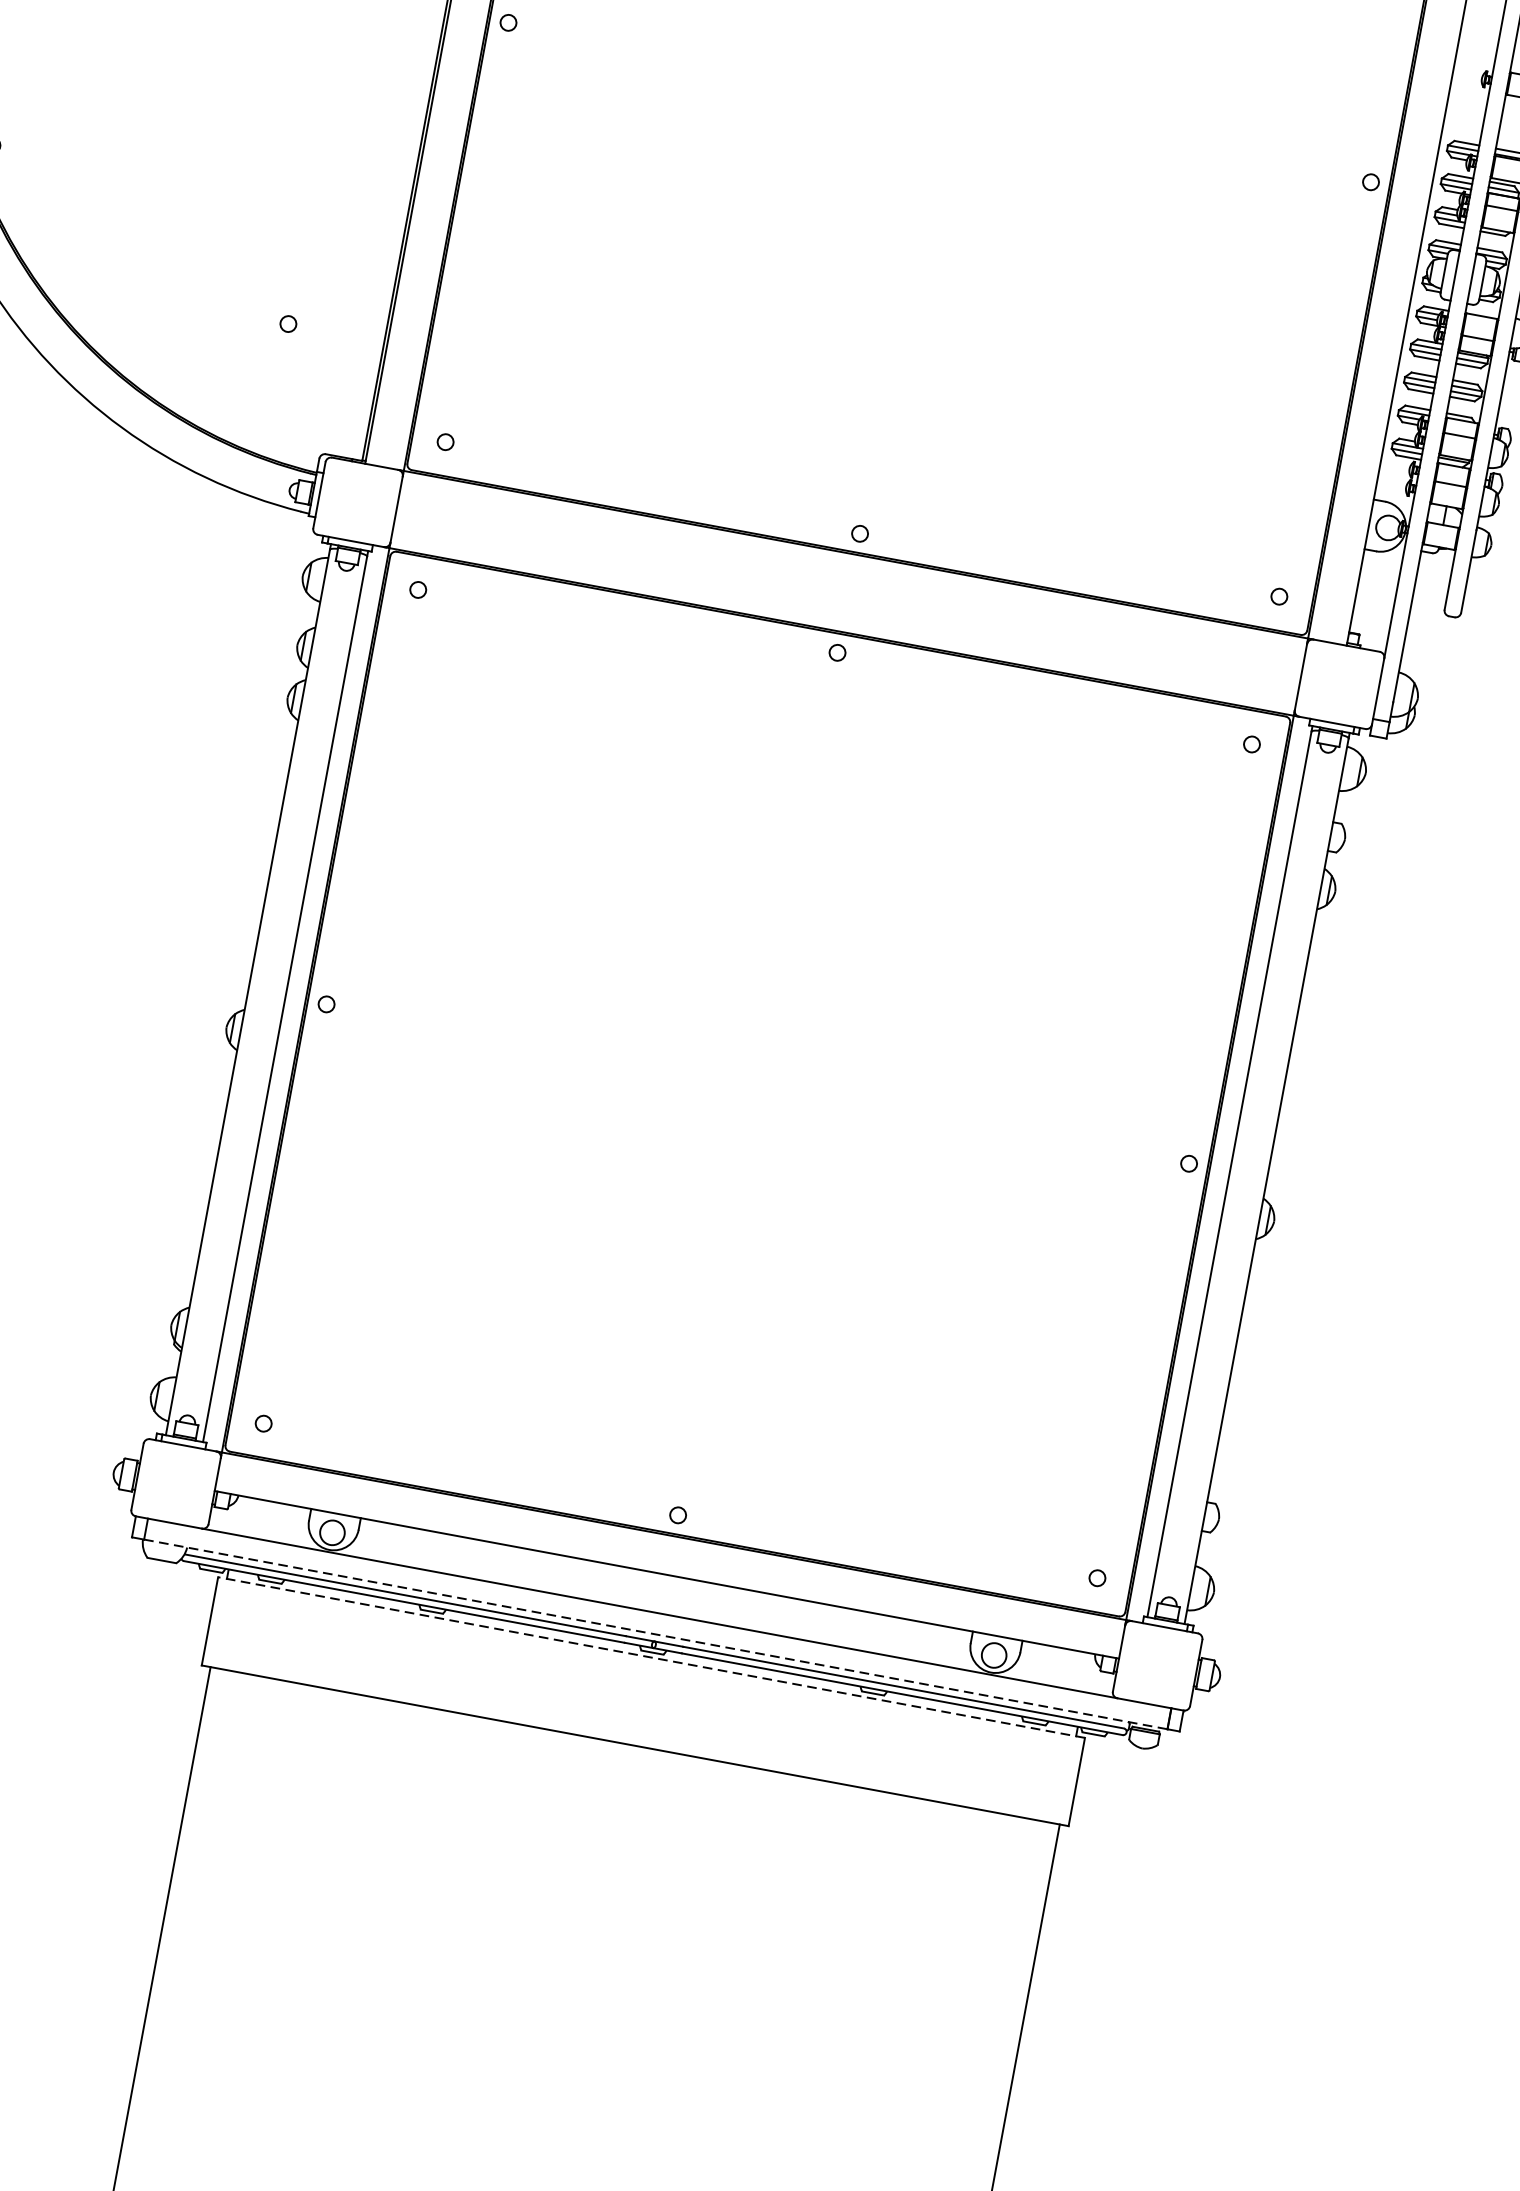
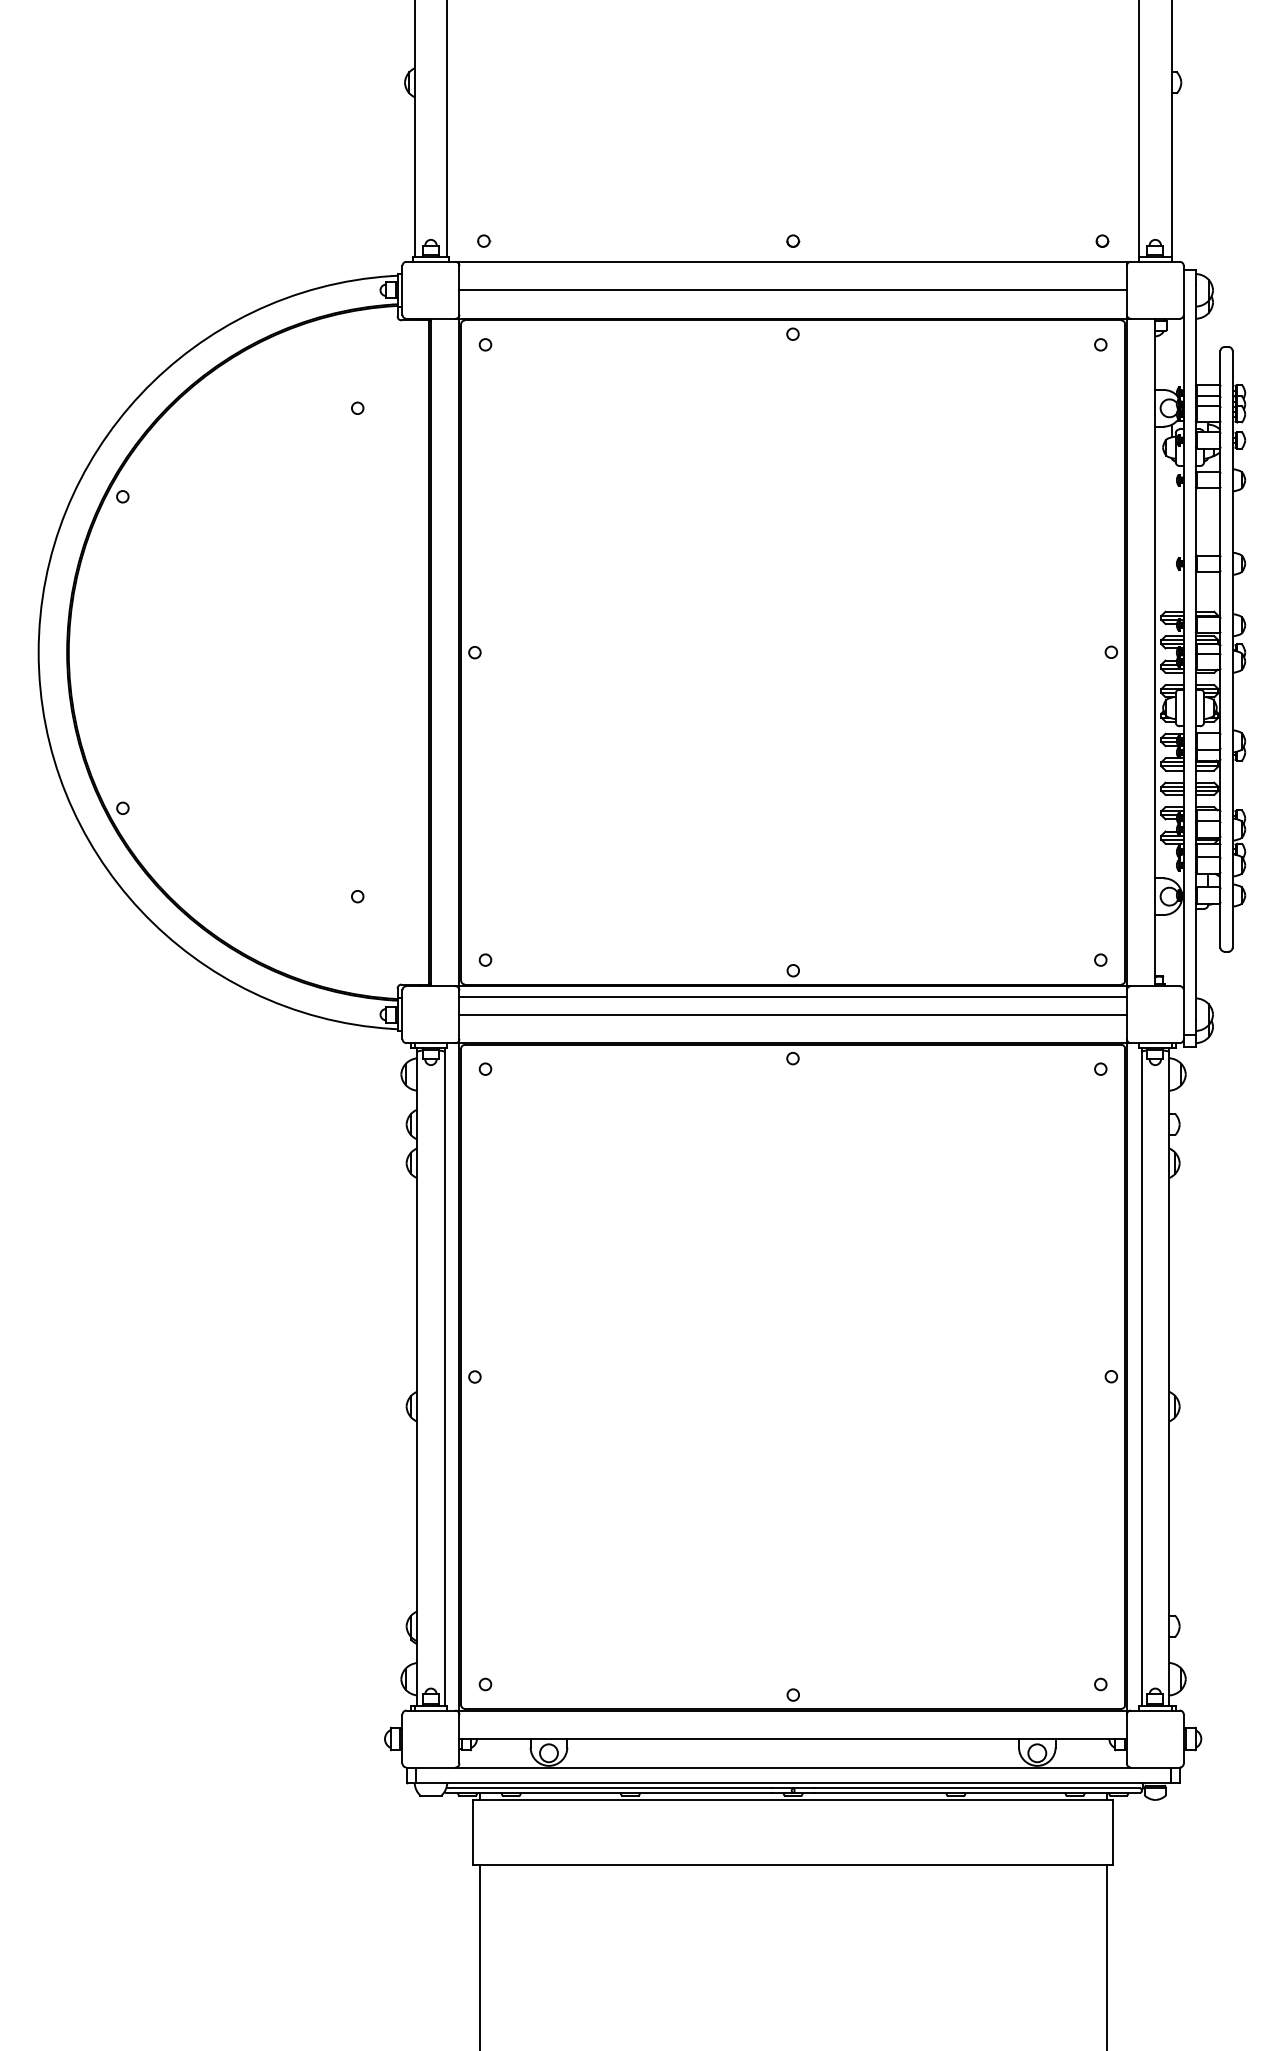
line: (852, 569) -> (792, 997), added
line: (847, 592) -> (792, 1014), added
line: (656, 1633) -> (793, 1782), dashed -> solid
line: (651, 1658) -> (793, 1800), dashed -> solid

